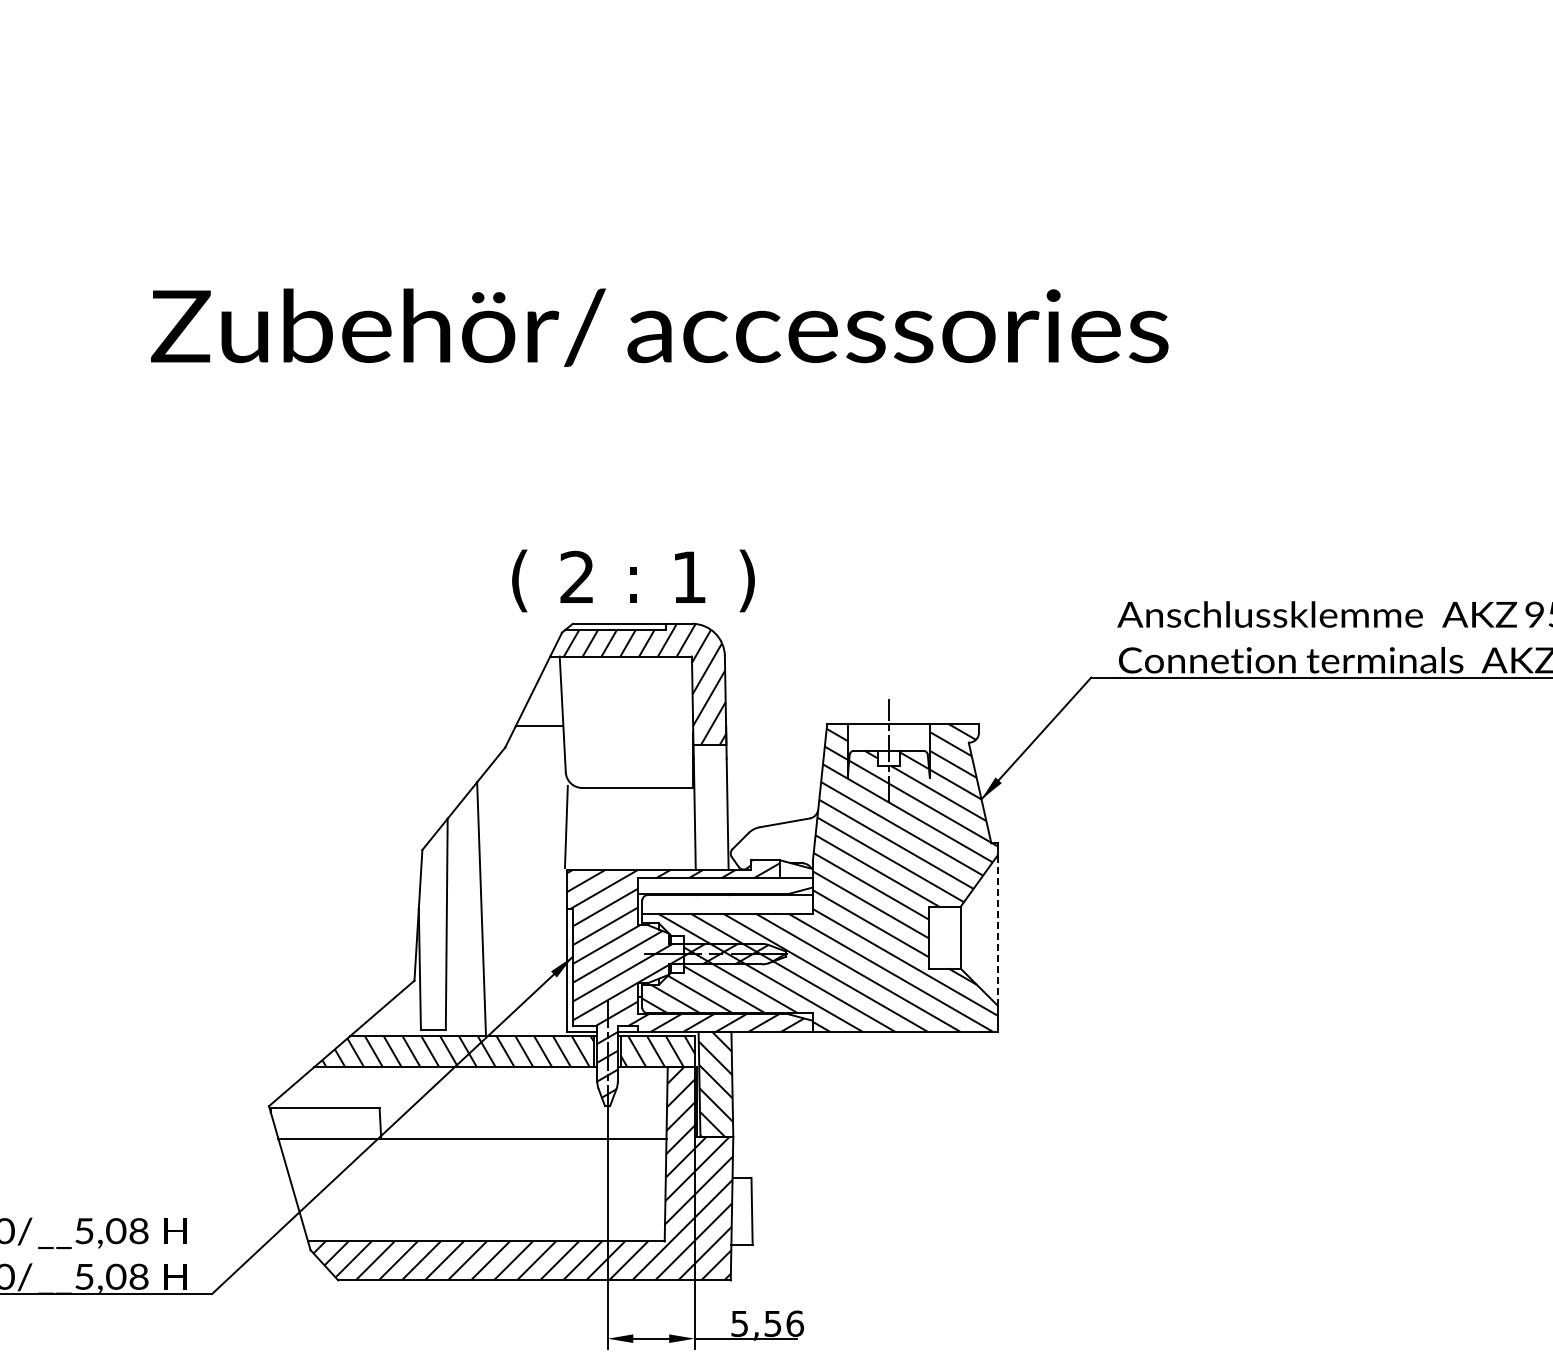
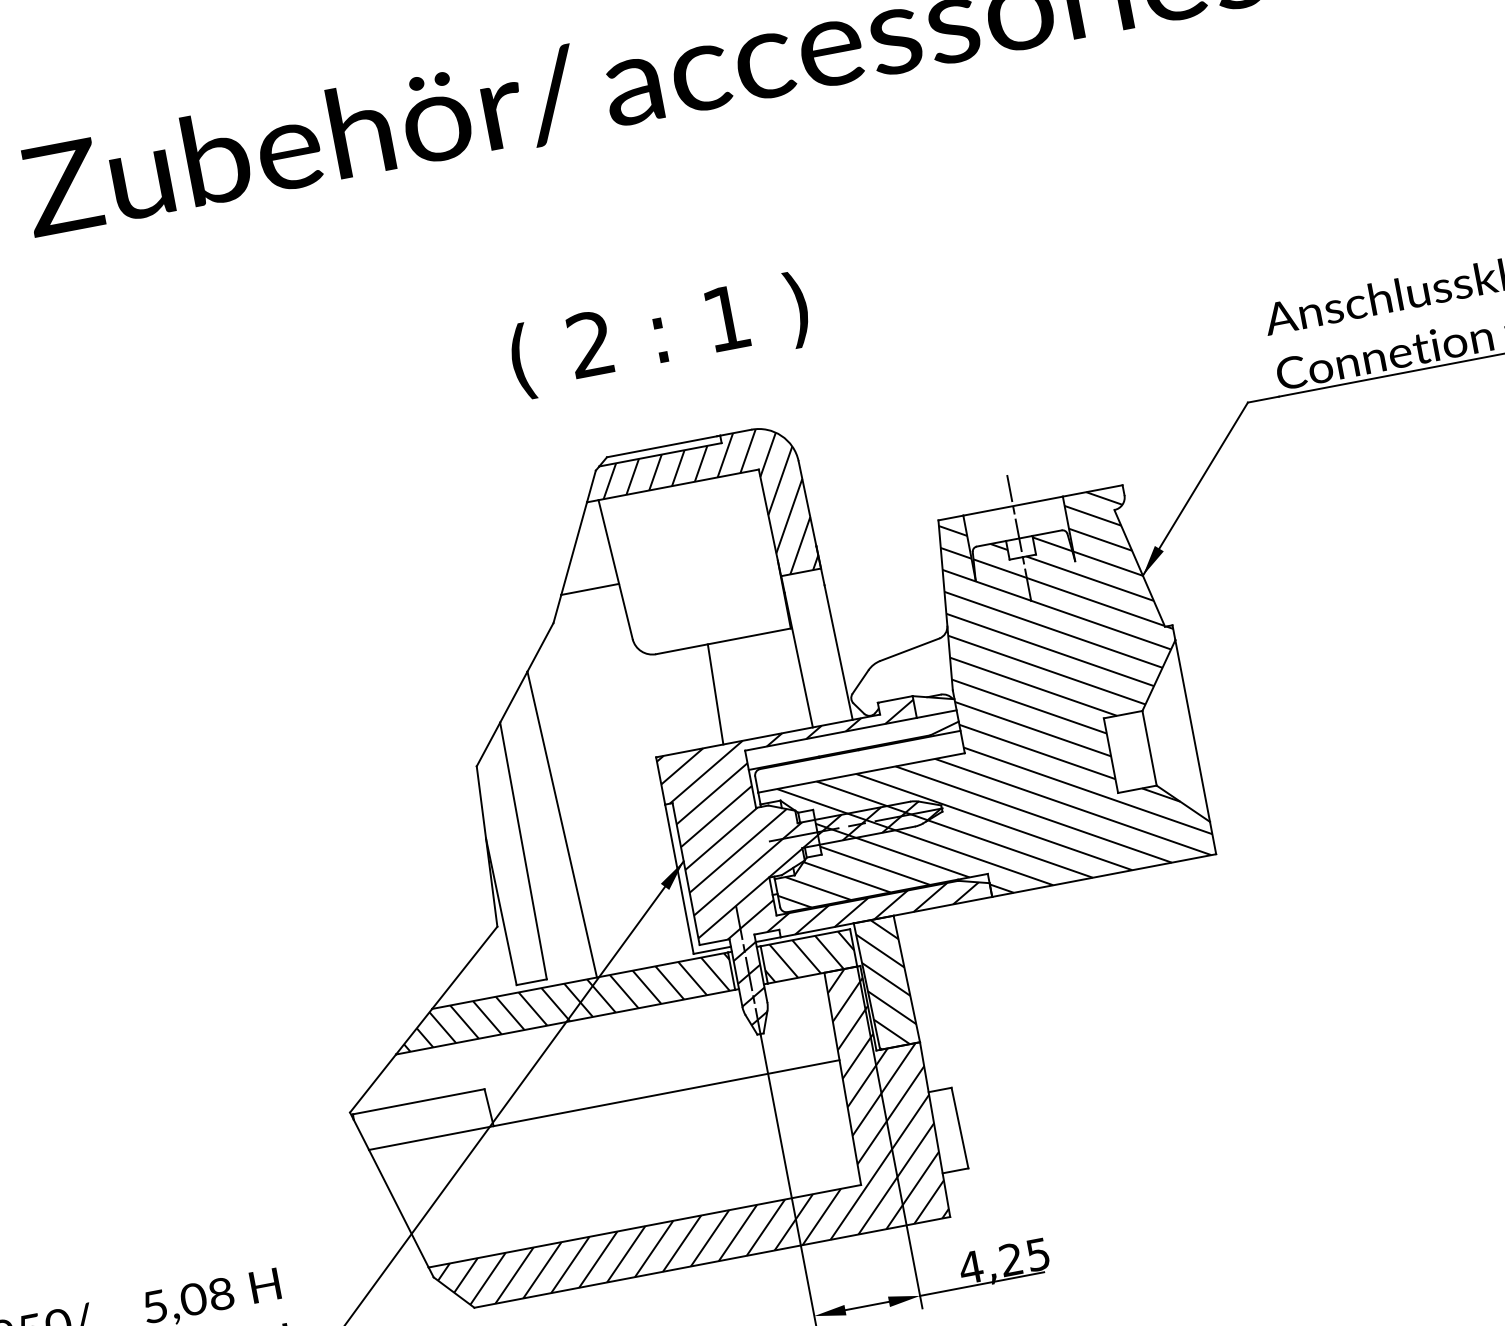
text: (633, 580) -> (659, 335), moved
line: (565, 826) -> (714, 694), moved
line: (997, 930) -> (1192, 731), dashed -> solid
text: (767, 1323) -> (1004, 1260), 5,56 -> 4,25

